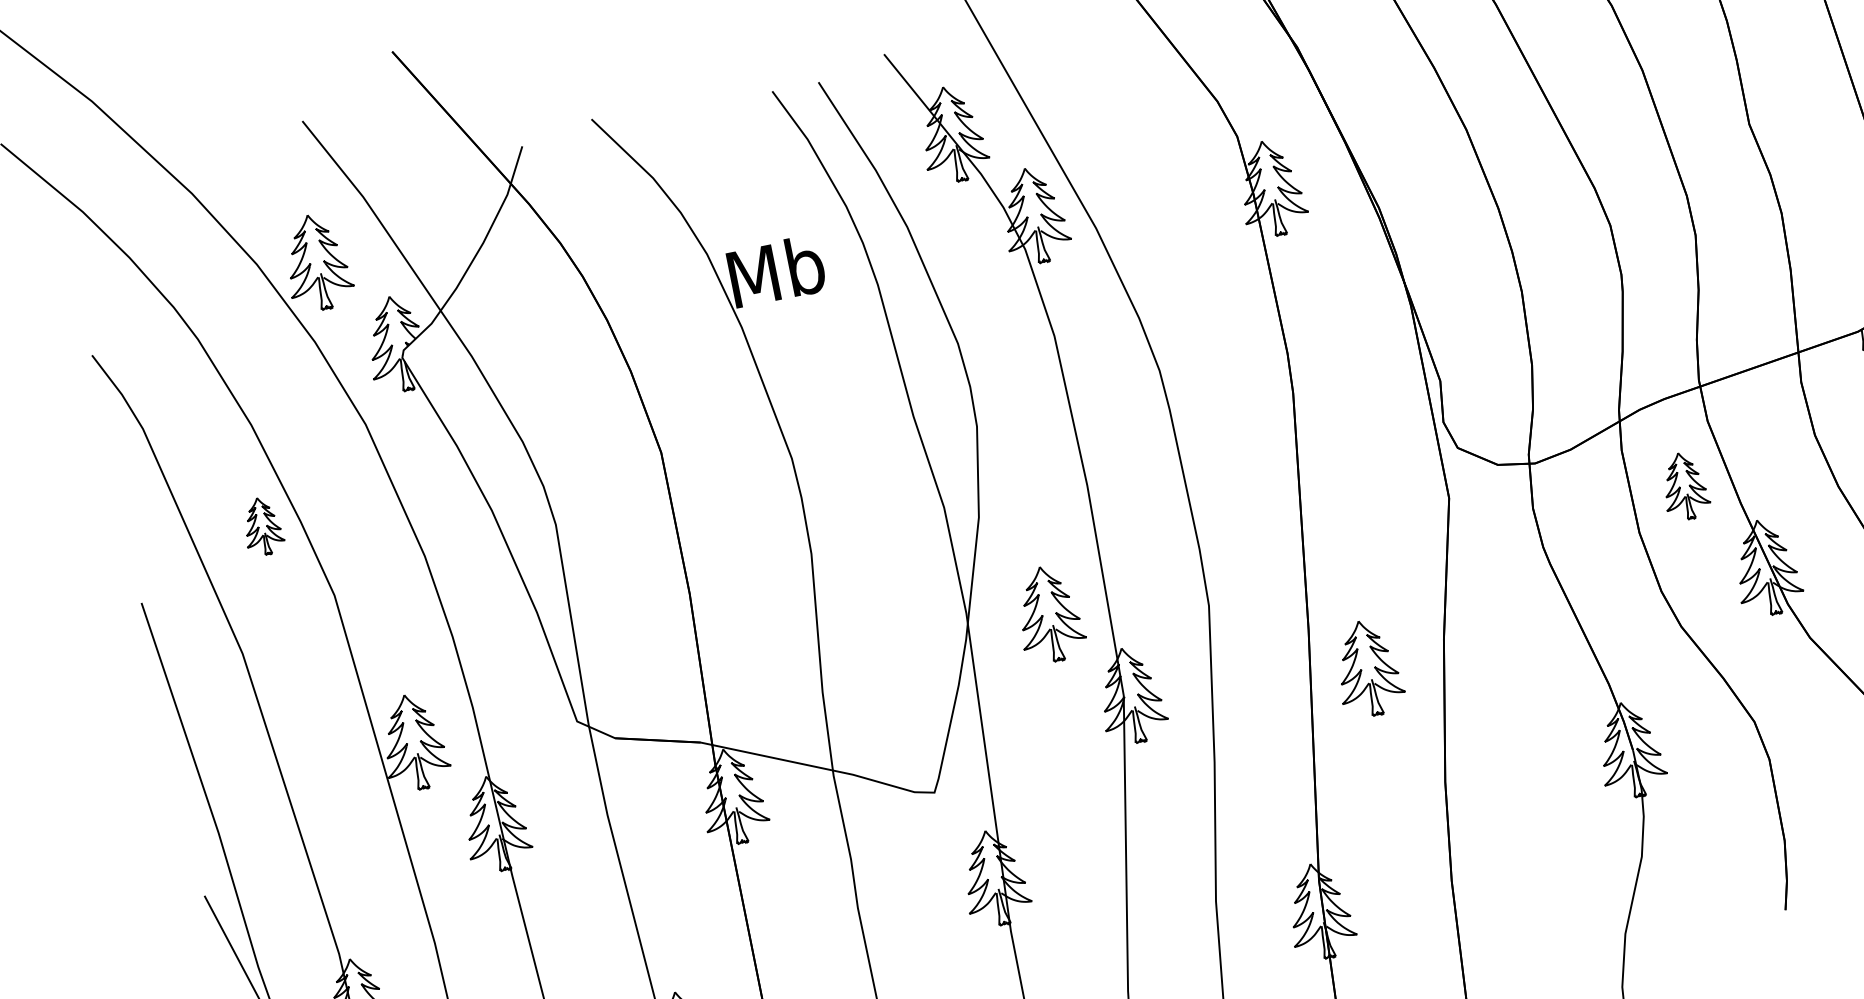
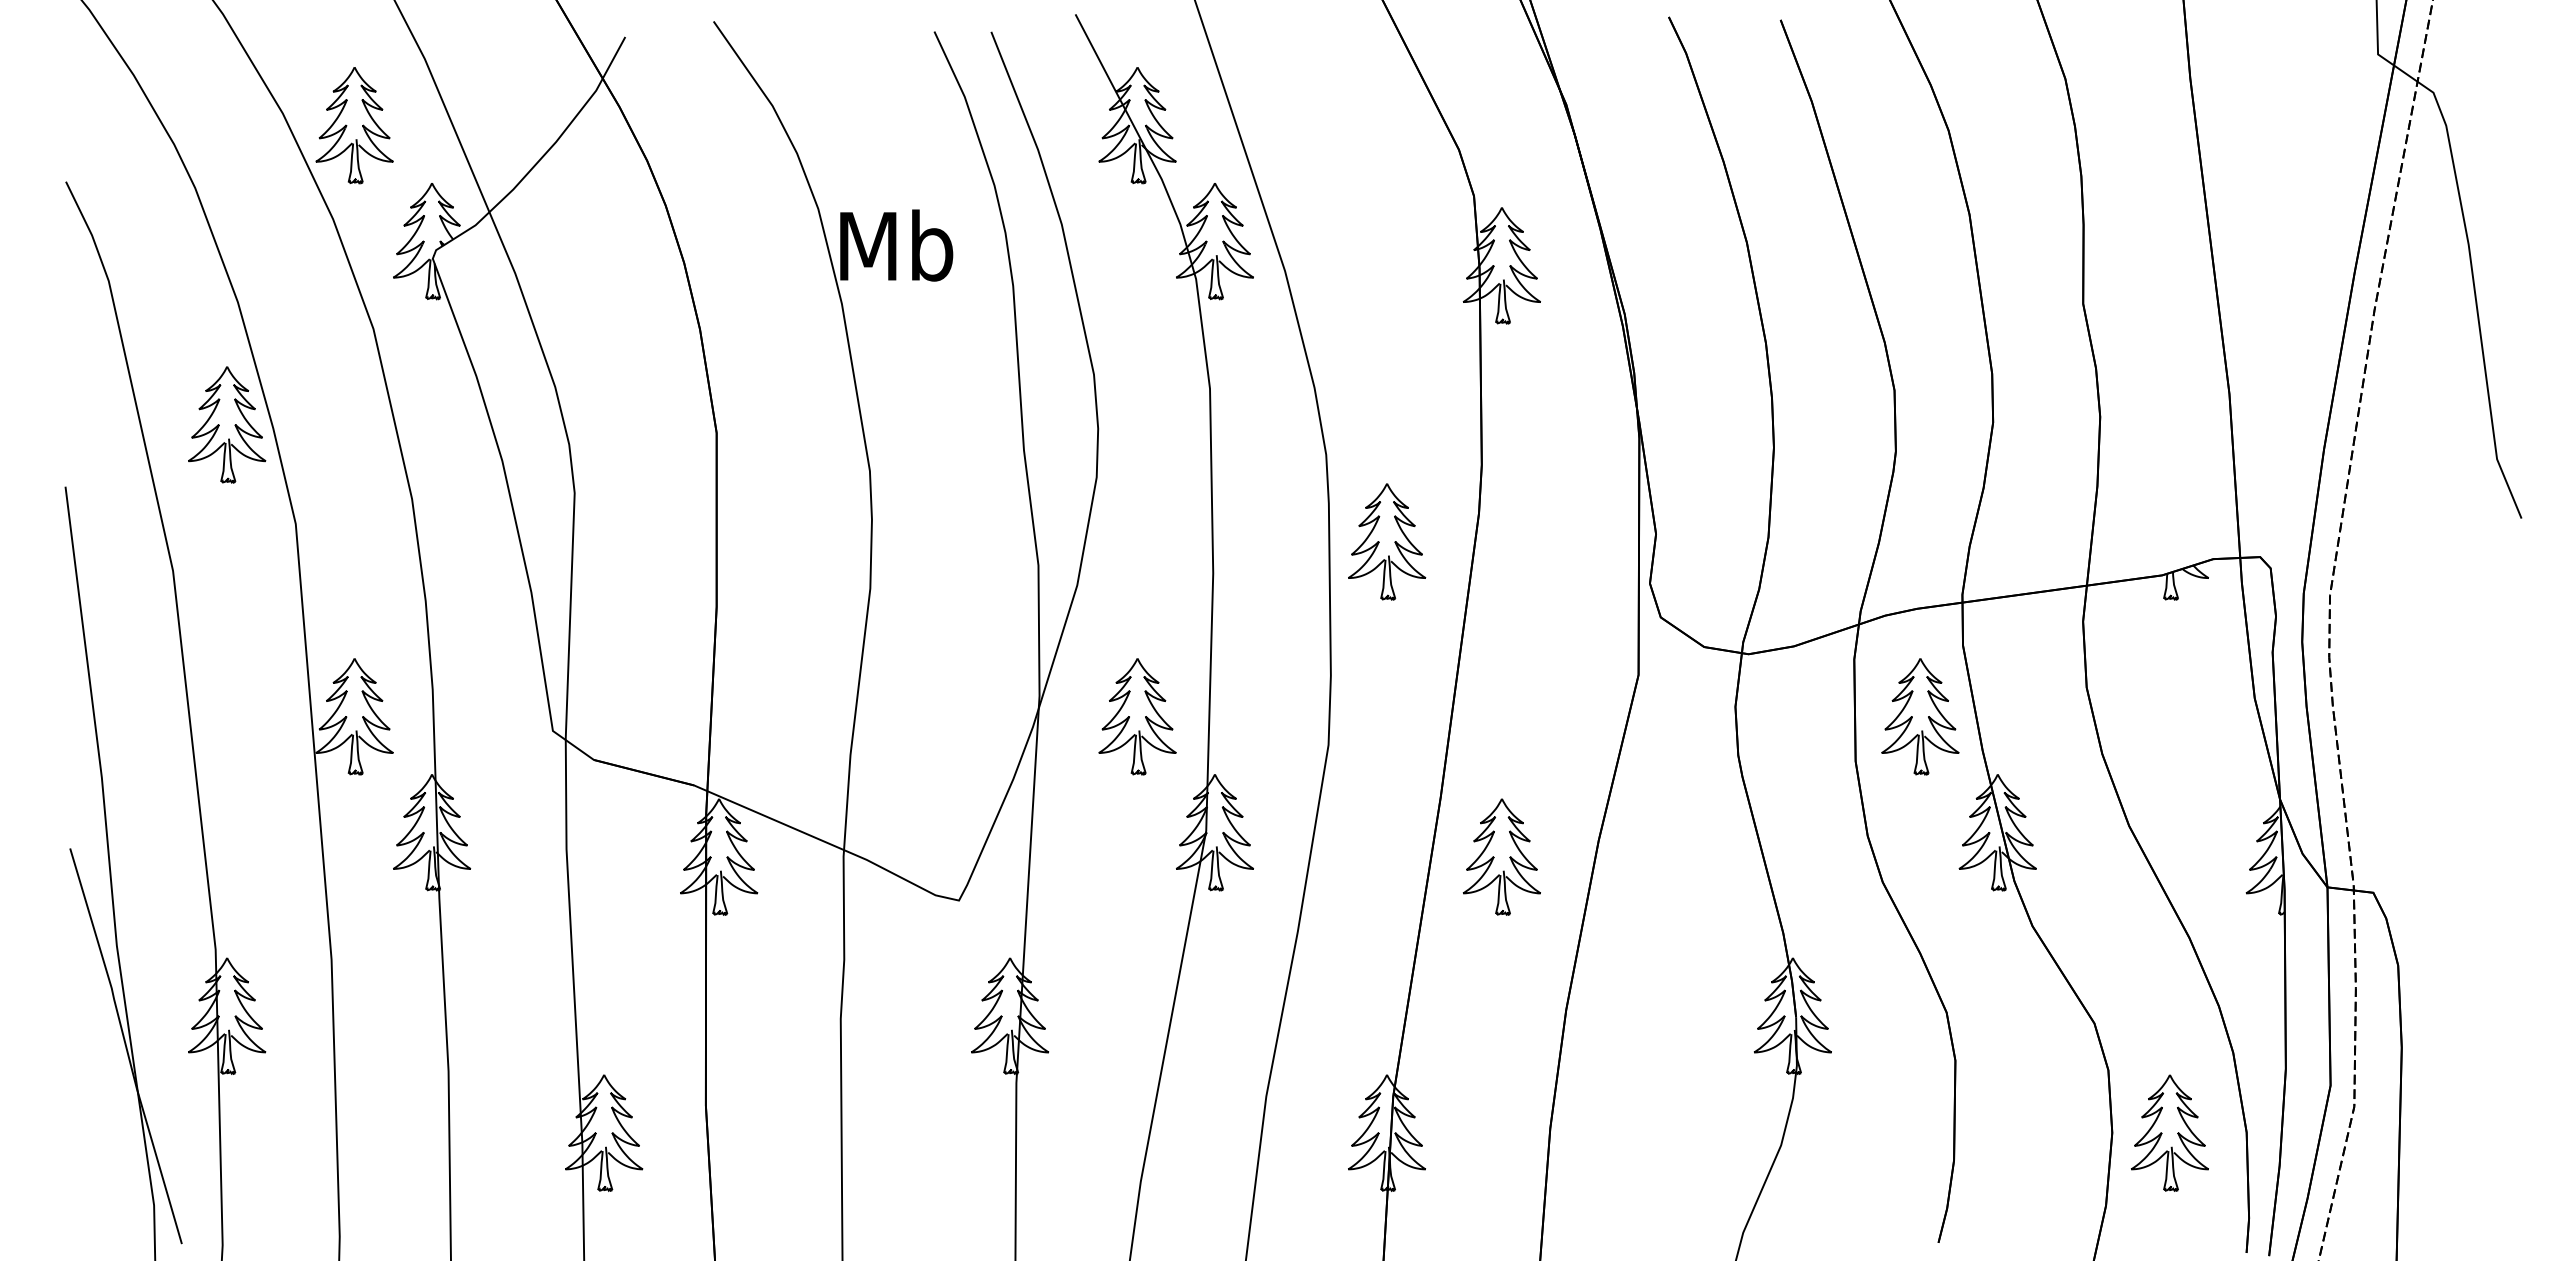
part: (1223, 431) -> (1387, 541), added
part: (1684, 485) -> (1920, 716), size x1.43
part: (262, 525) -> (227, 424), size x1.67

